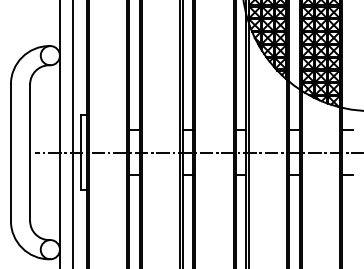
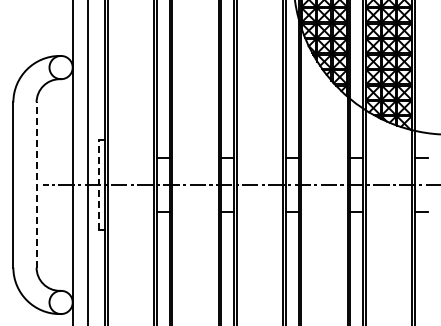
line: (81, 152) -> (98, 184), solid -> dashed
line: (30, 153) -> (36, 185), solid -> dashed

